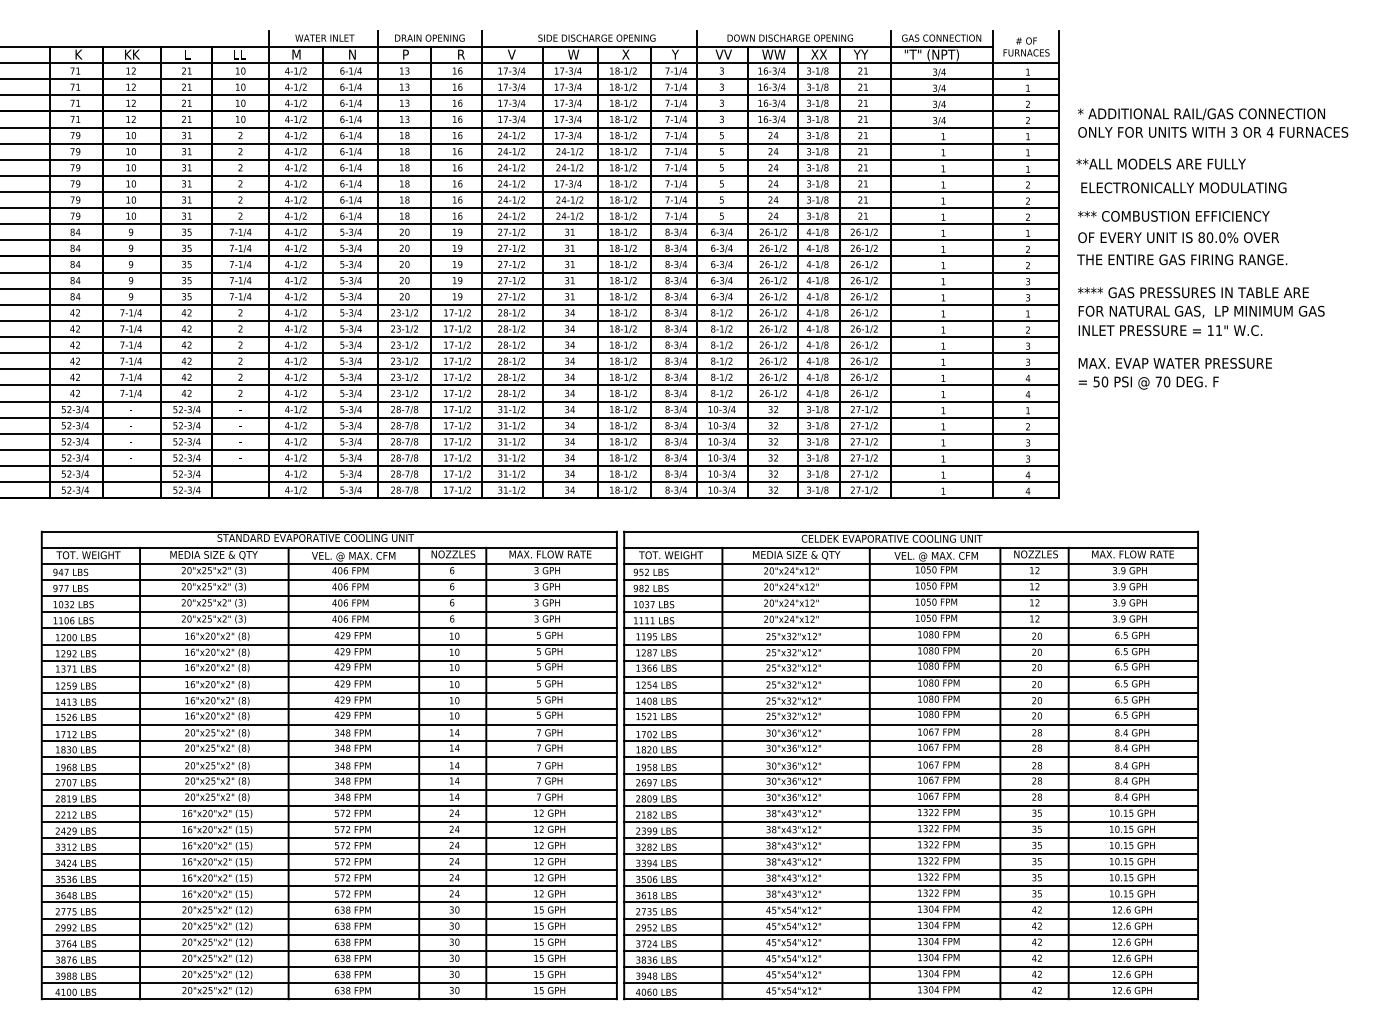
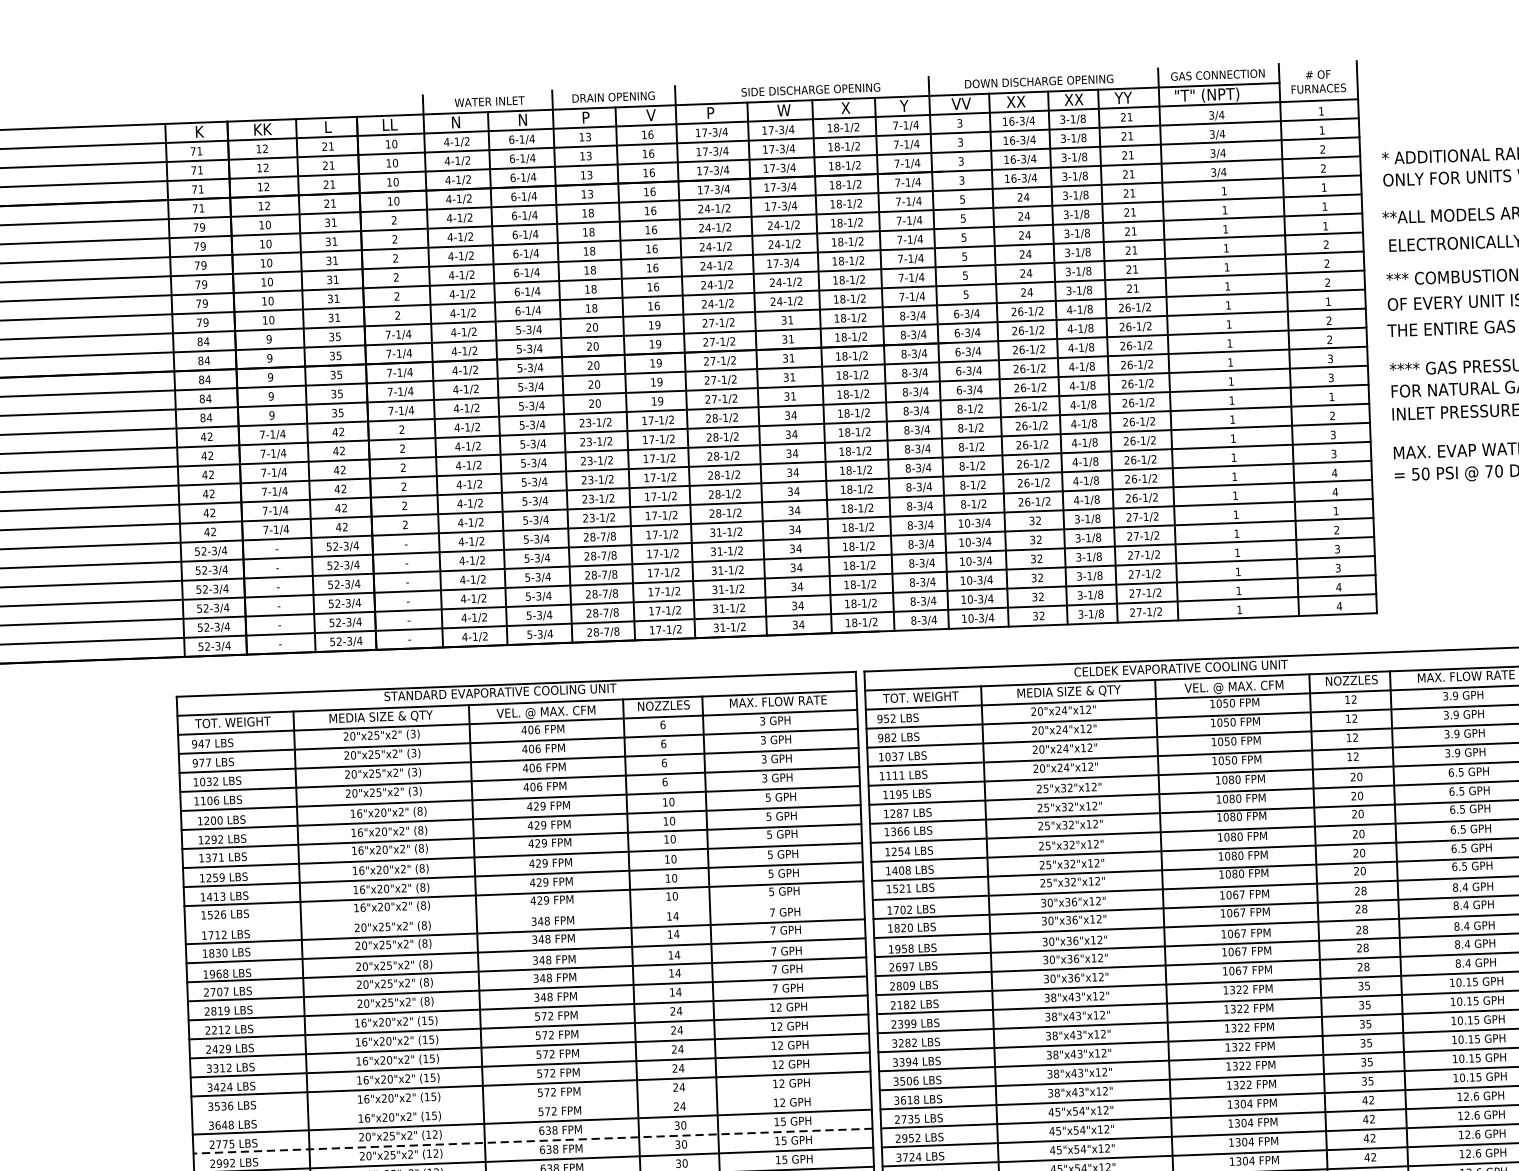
text: (297, 54) -> (458, 122), M -> N
text: (460, 54) -> (650, 115), R -> V
text: (511, 54) -> (710, 112), V -> P
text: (773, 54) -> (1020, 101), WW -> XX
line: (328, 725) -> (523, 913), removed
line: (328, 886) -> (530, 1103), removed
line: (329, 918) -> (533, 1141), solid -> dashed

